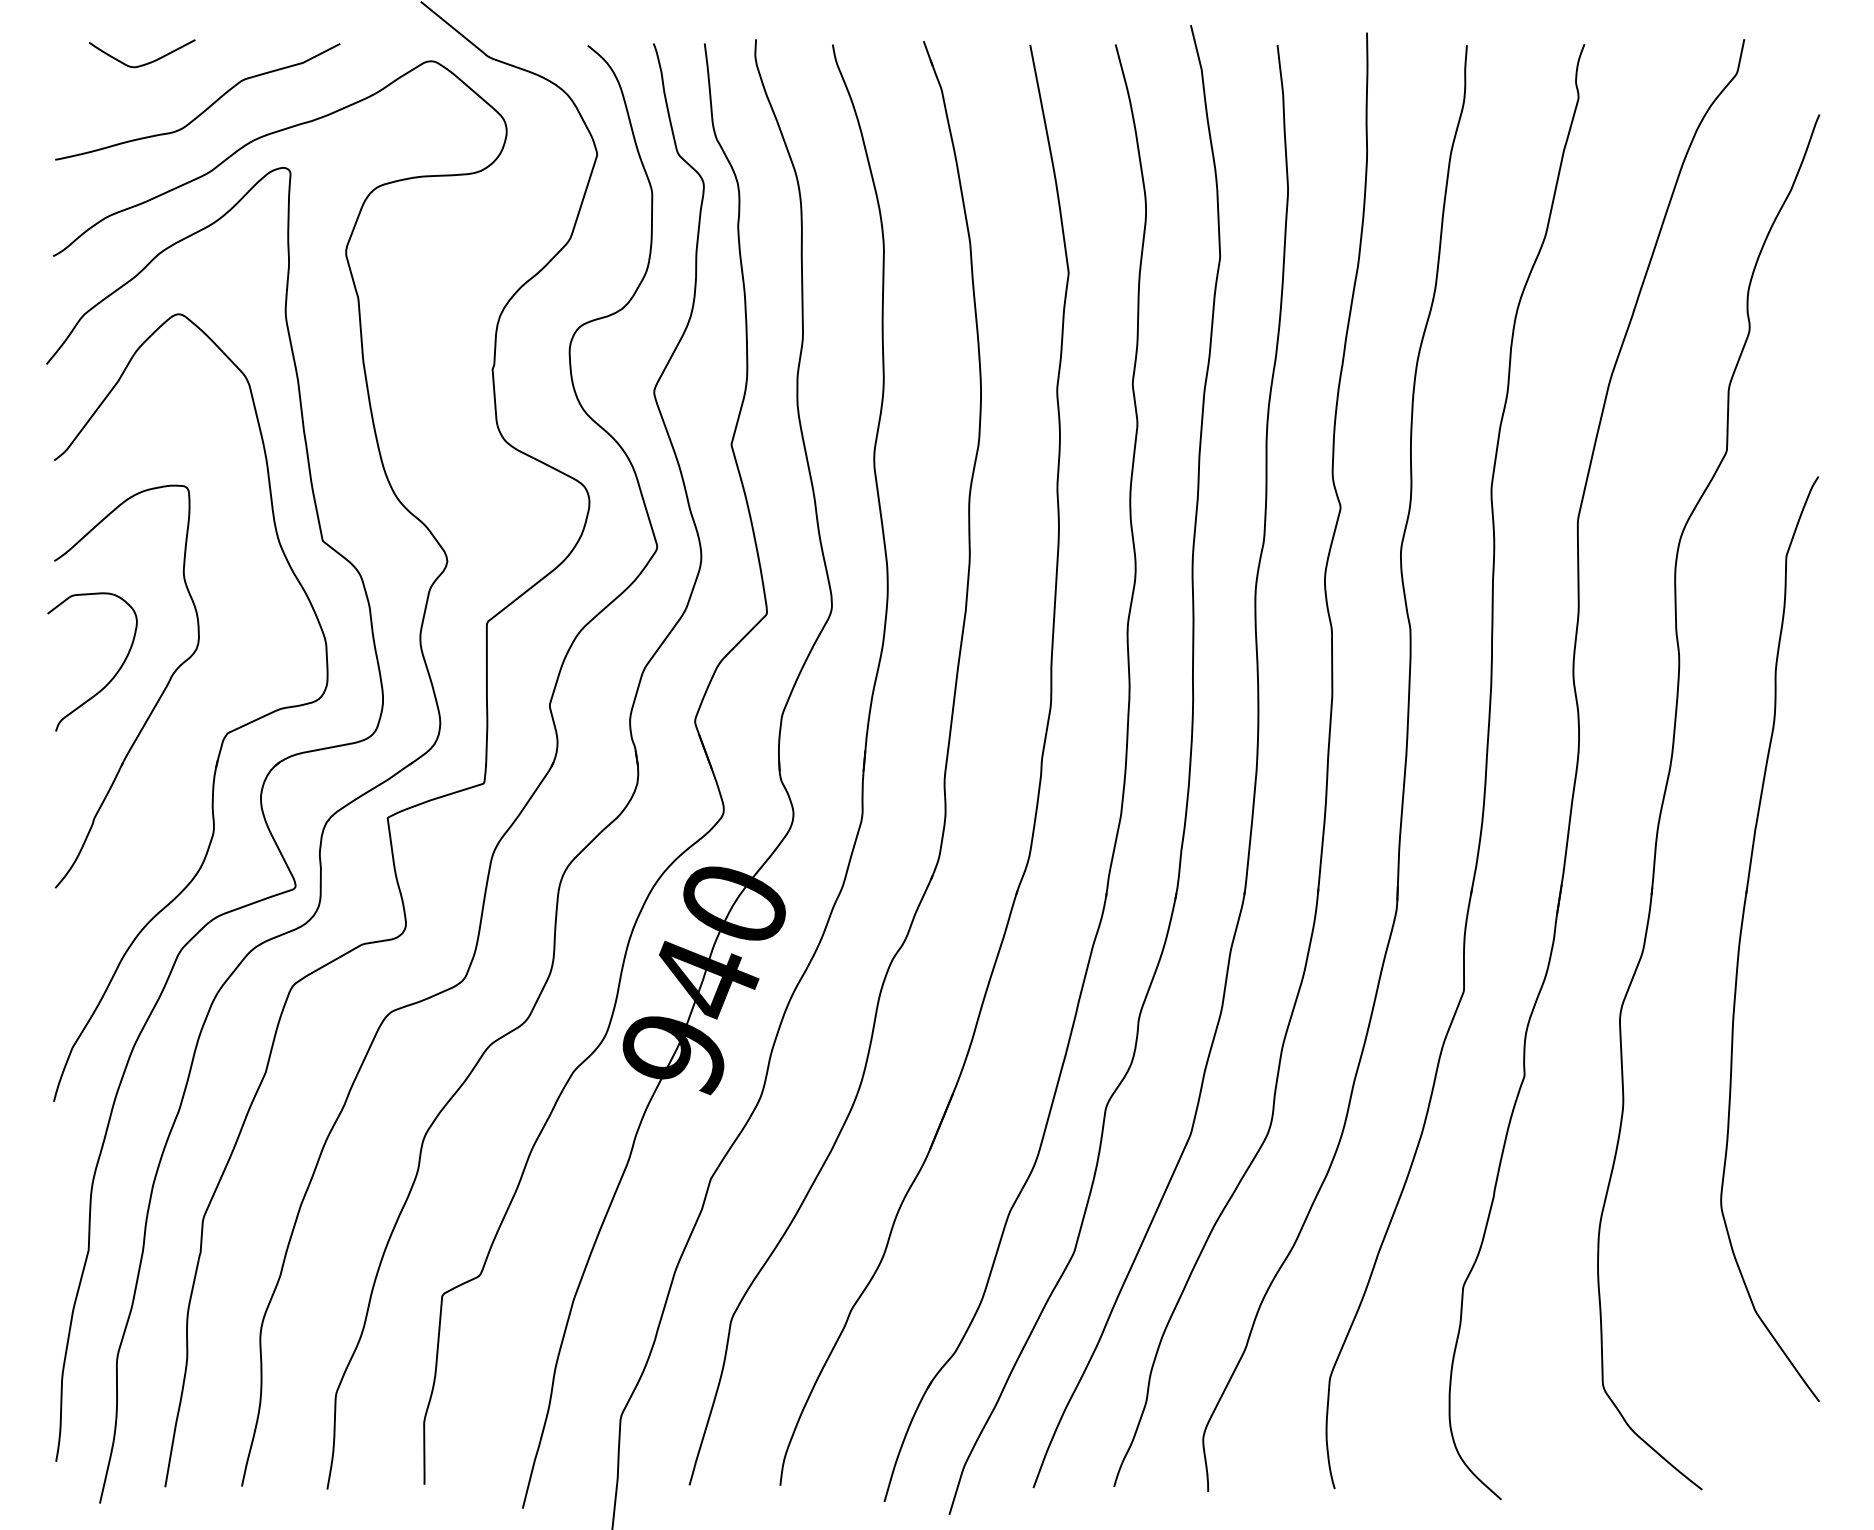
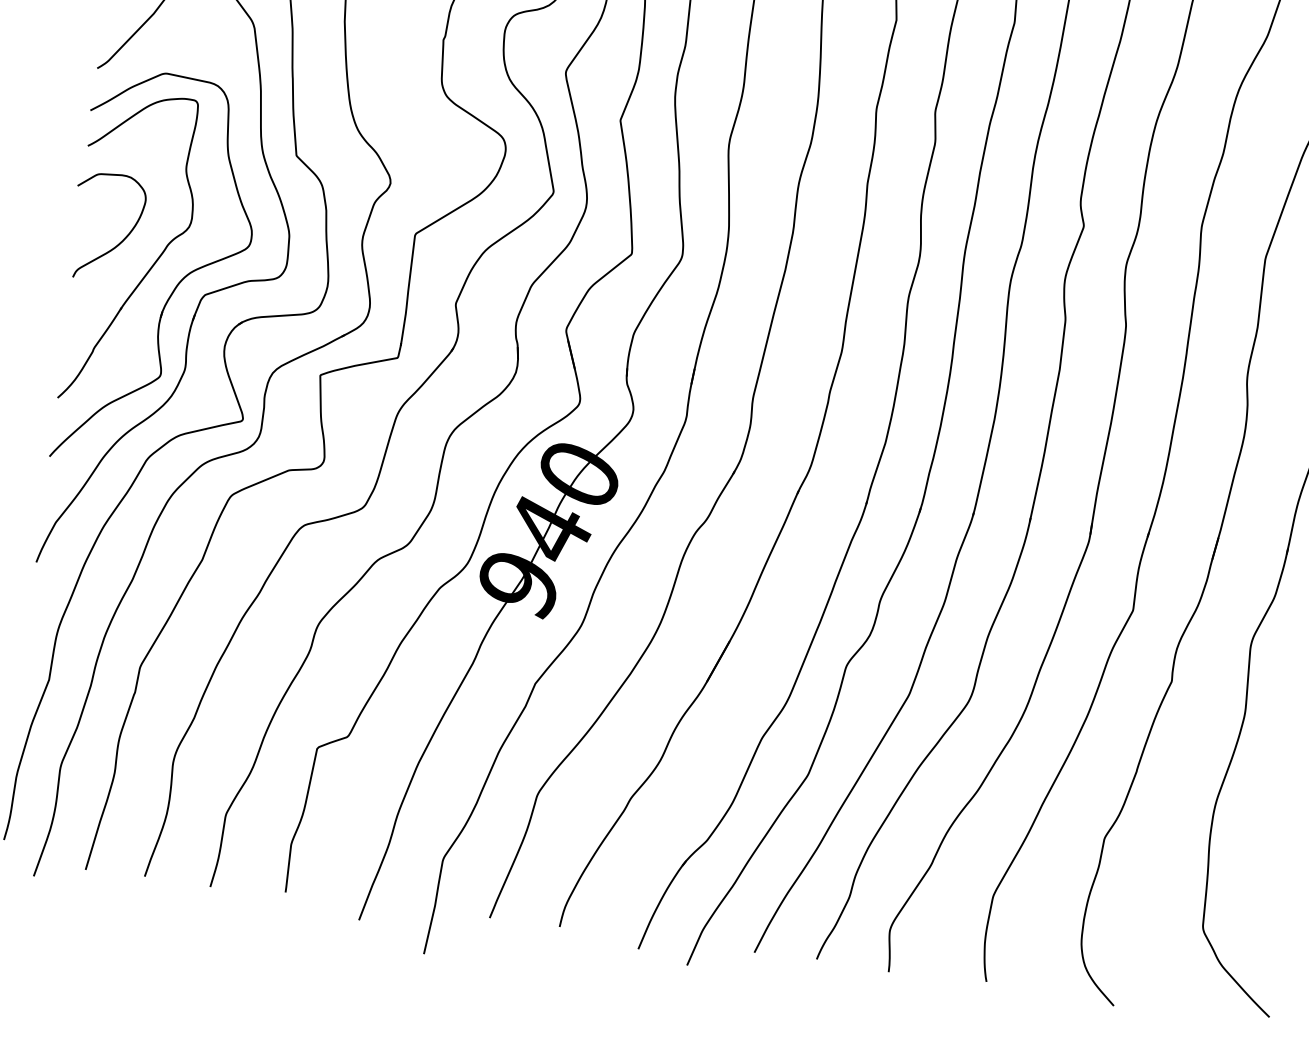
part: (189, 725) -> (176, 285), added

